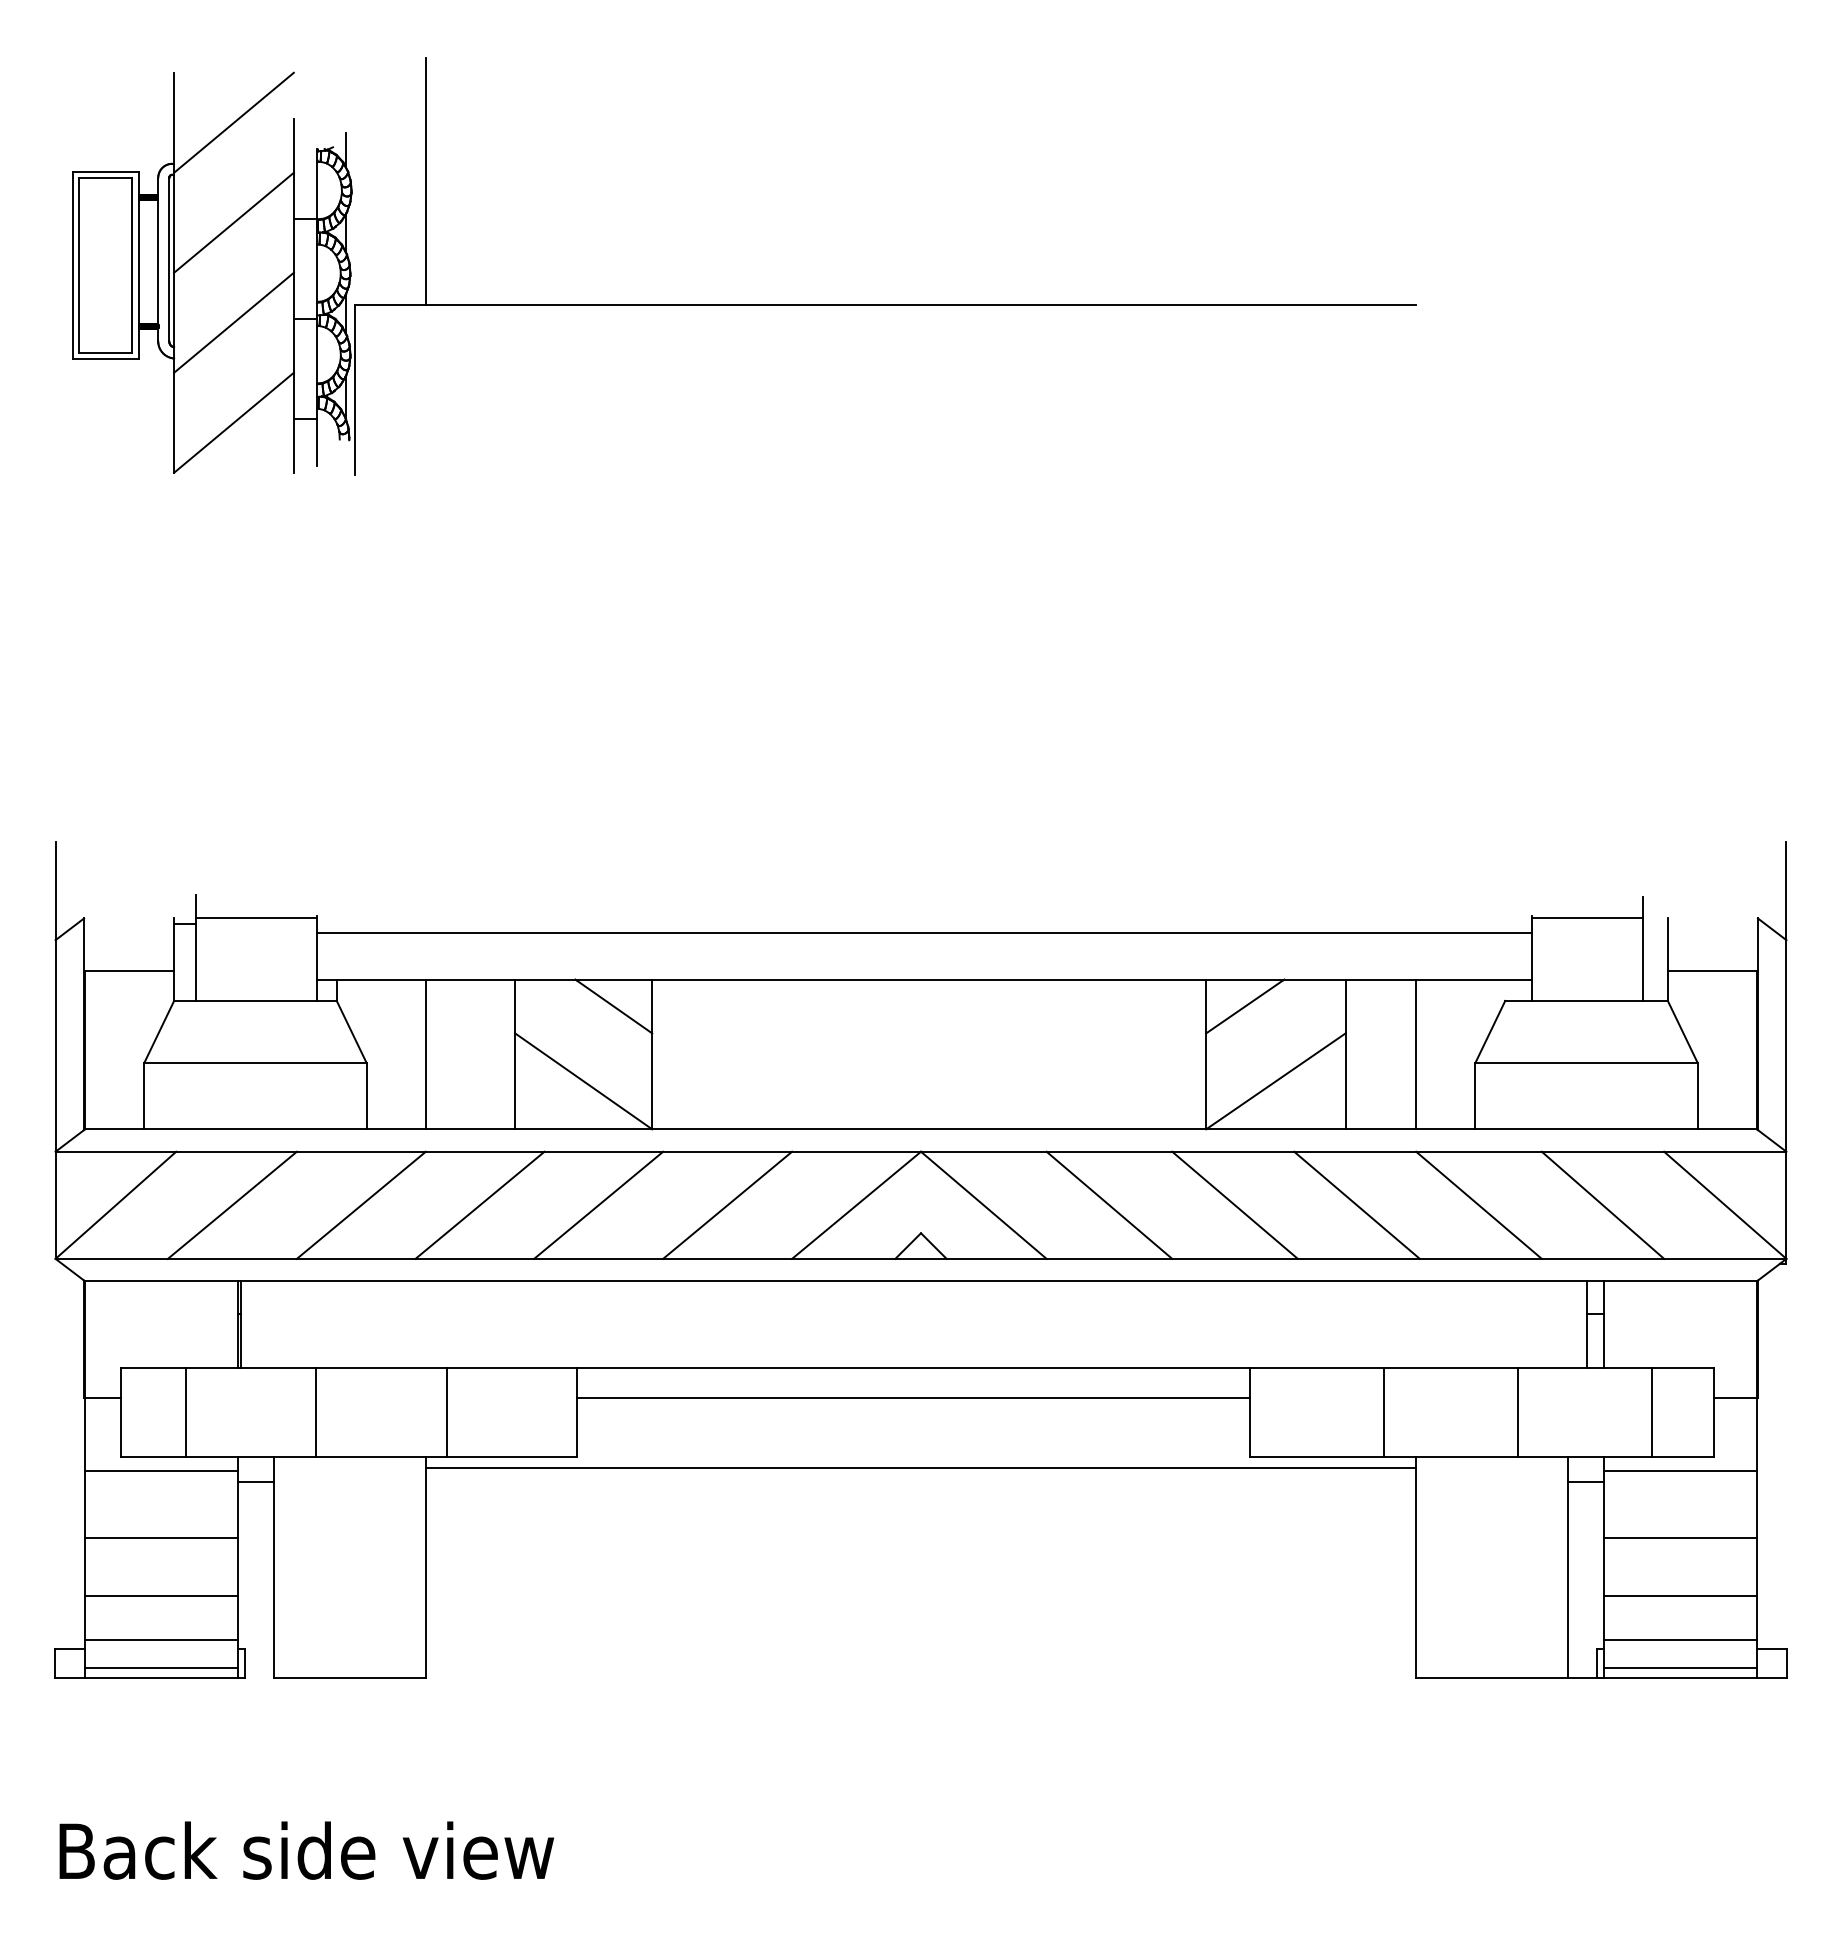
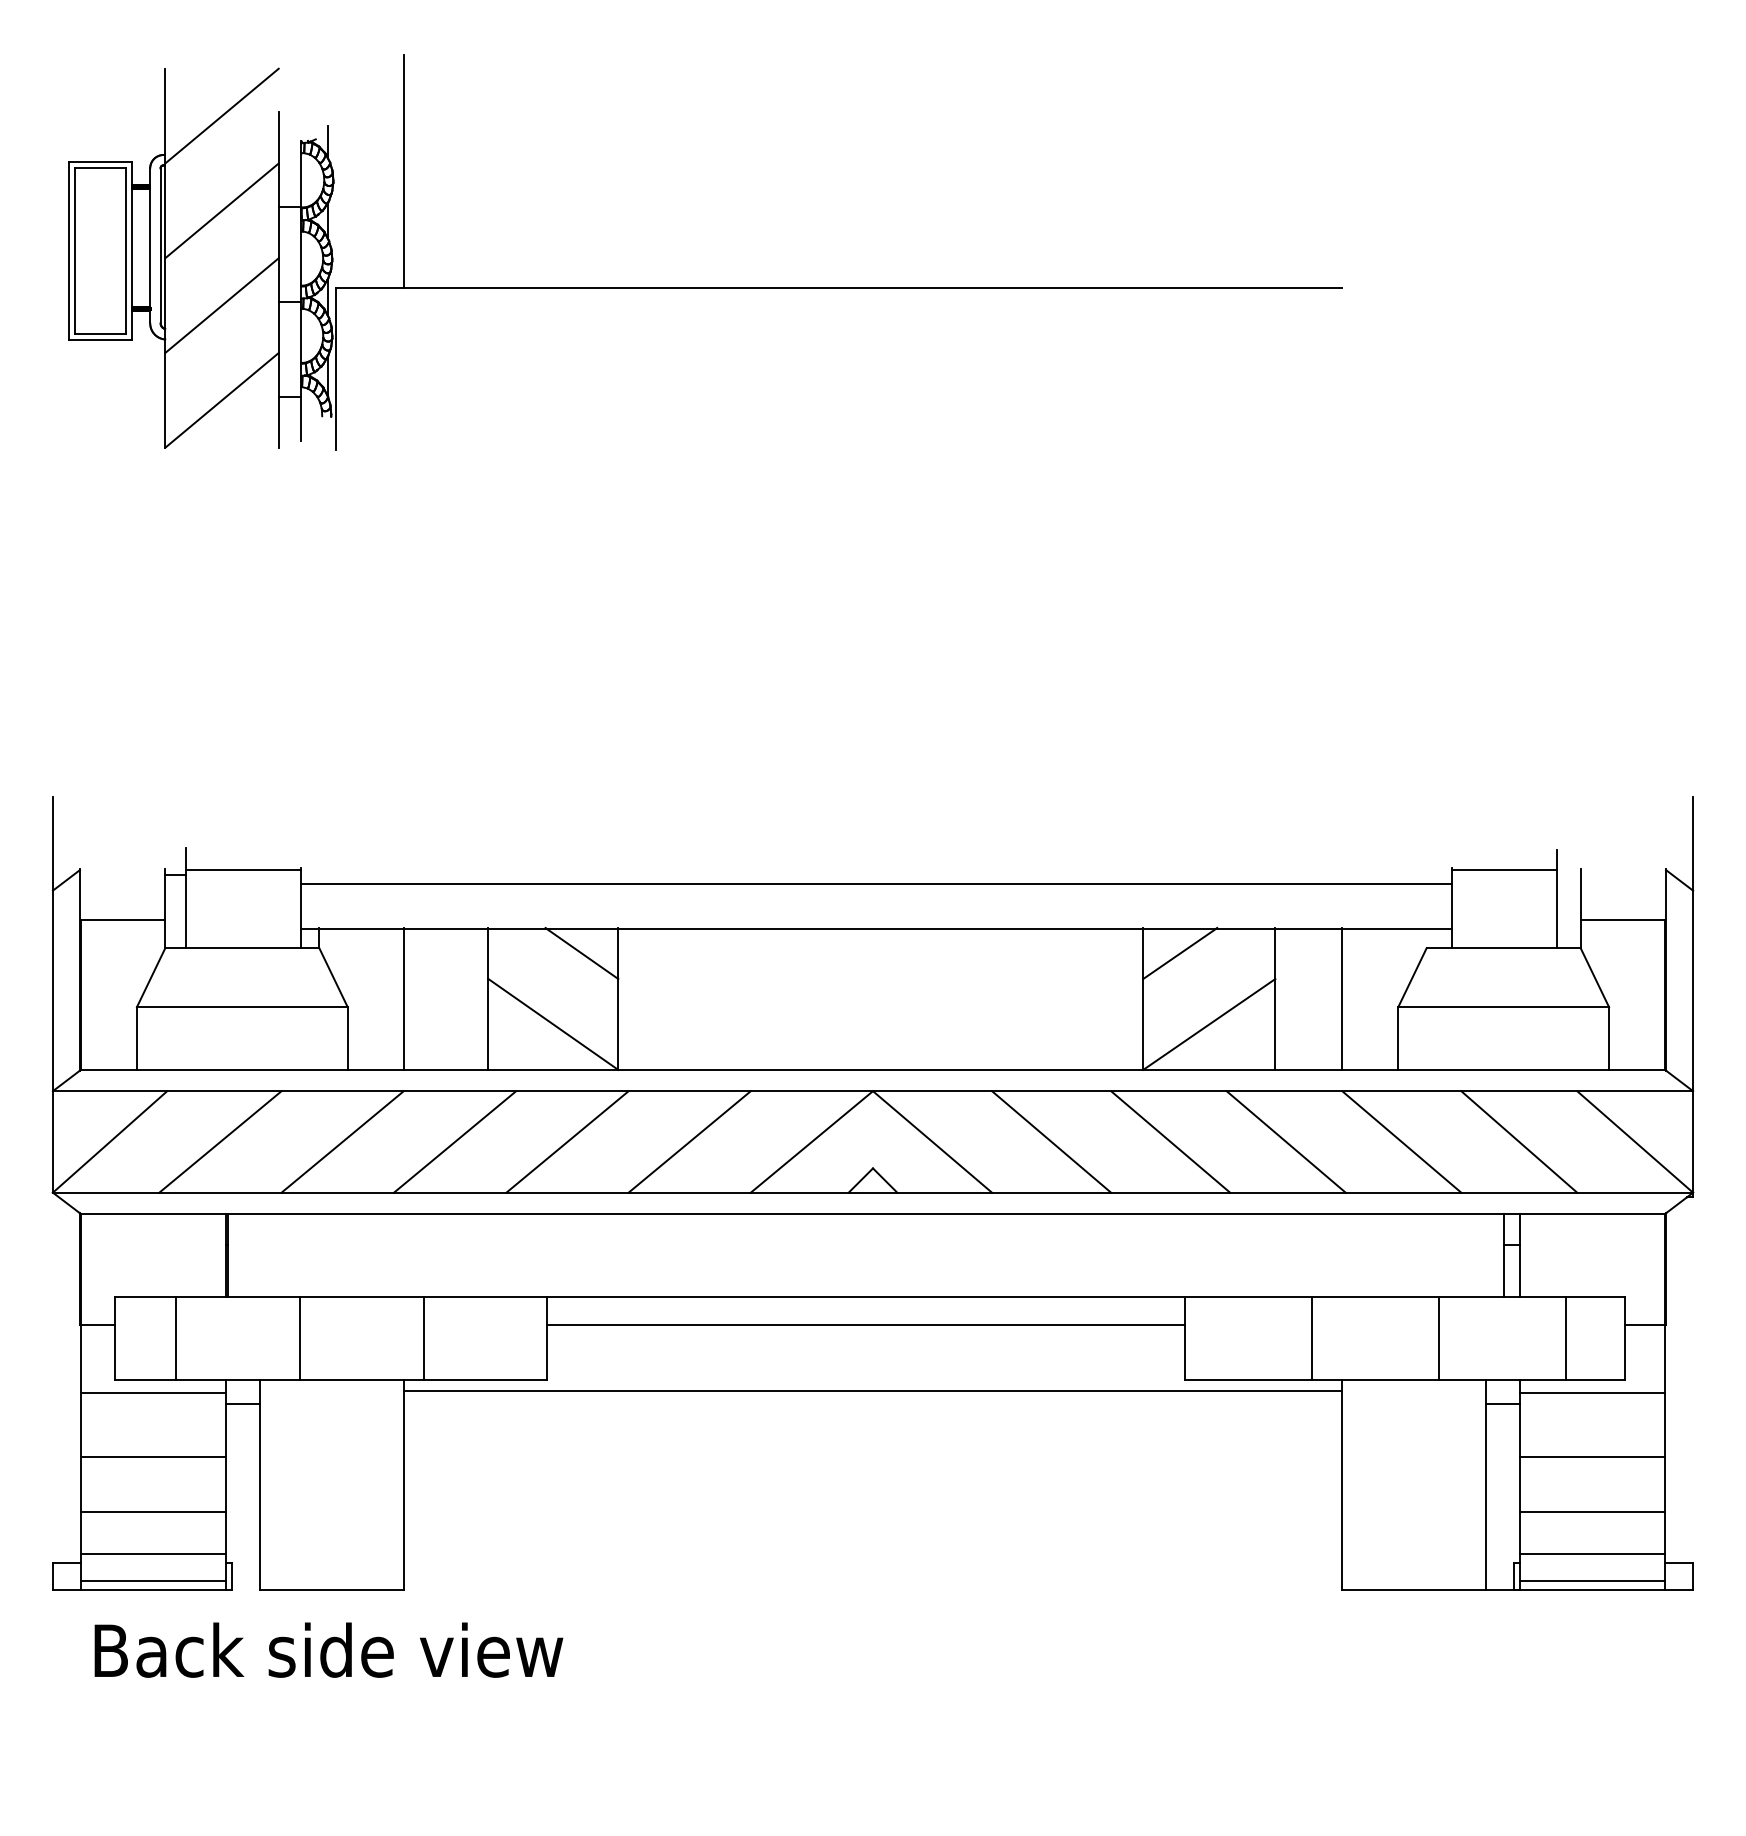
text: (306, 1850) -> (328, 1650), moved

